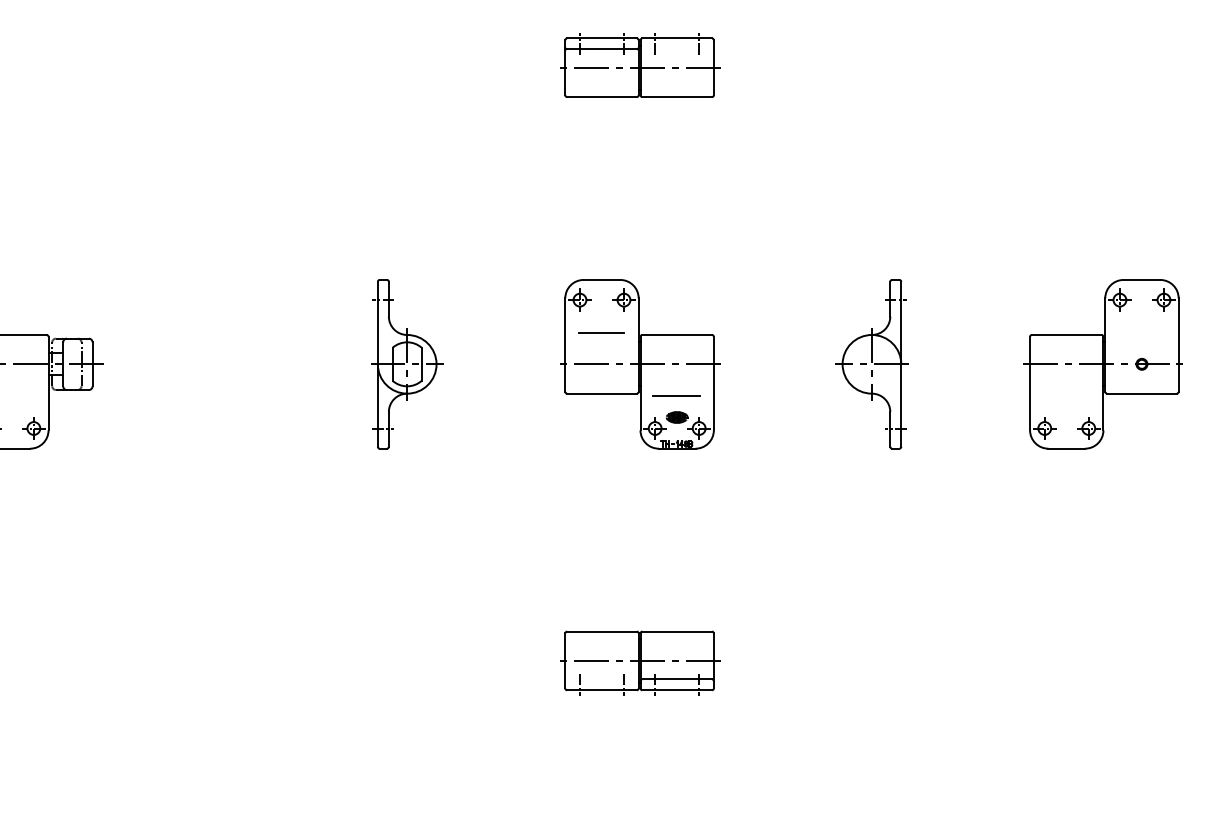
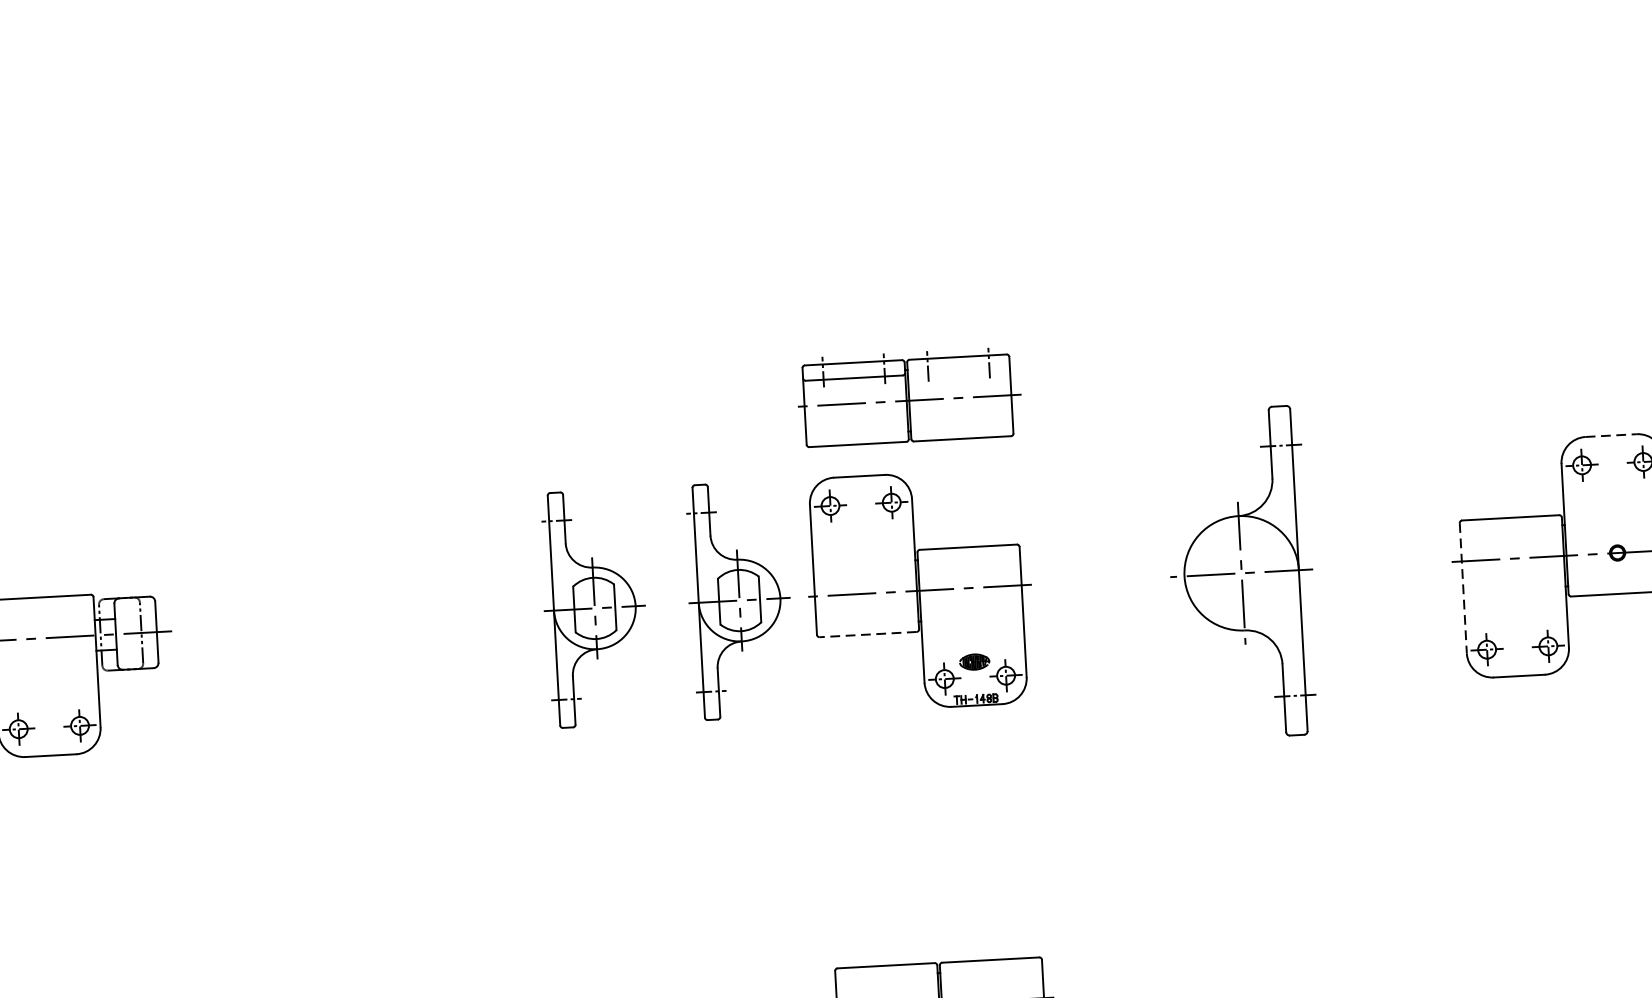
part: (640, 65) -> (909, 397), moved
line: (1142, 279) -> (1611, 434), solid -> dashed
line: (601, 333) -> (862, 550), removed
part: (511, 364) -> (740, 600), added
part: (871, 364) -> (1241, 573), size x1.4
line: (1030, 383) -> (1463, 588), solid -> dashed
line: (601, 393) -> (867, 634), solid -> dashed
line: (675, 395) -> (970, 631), removed

